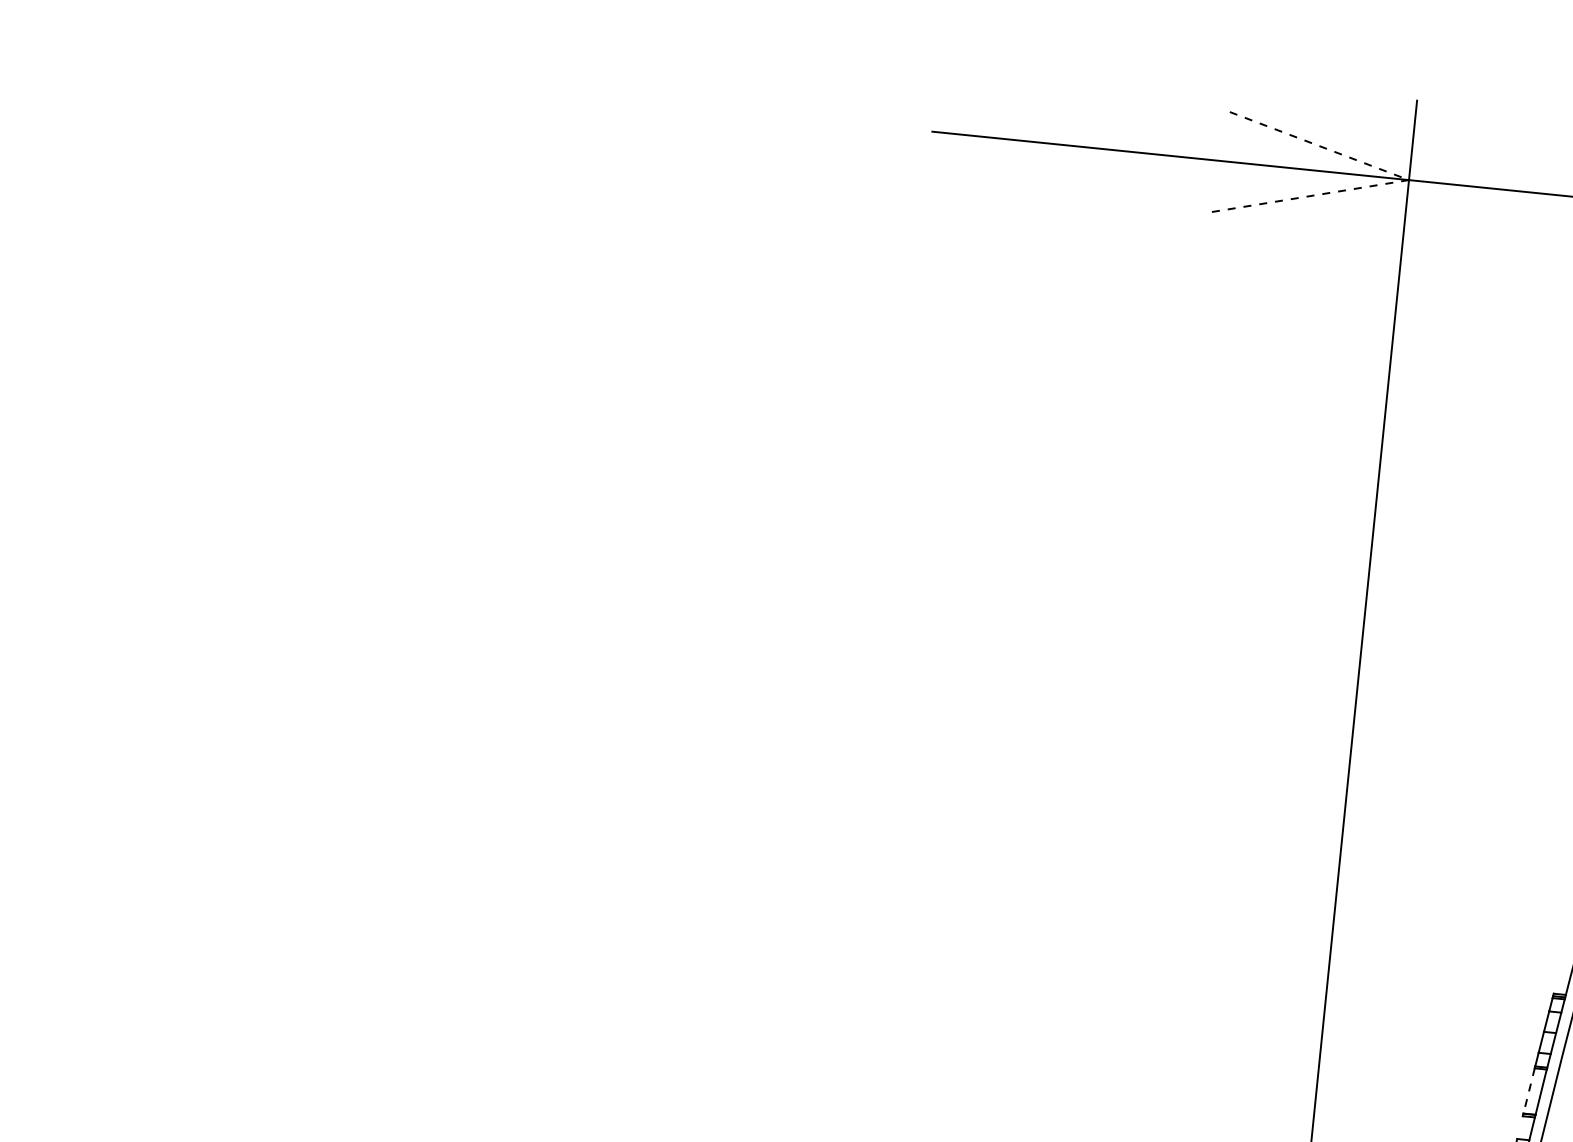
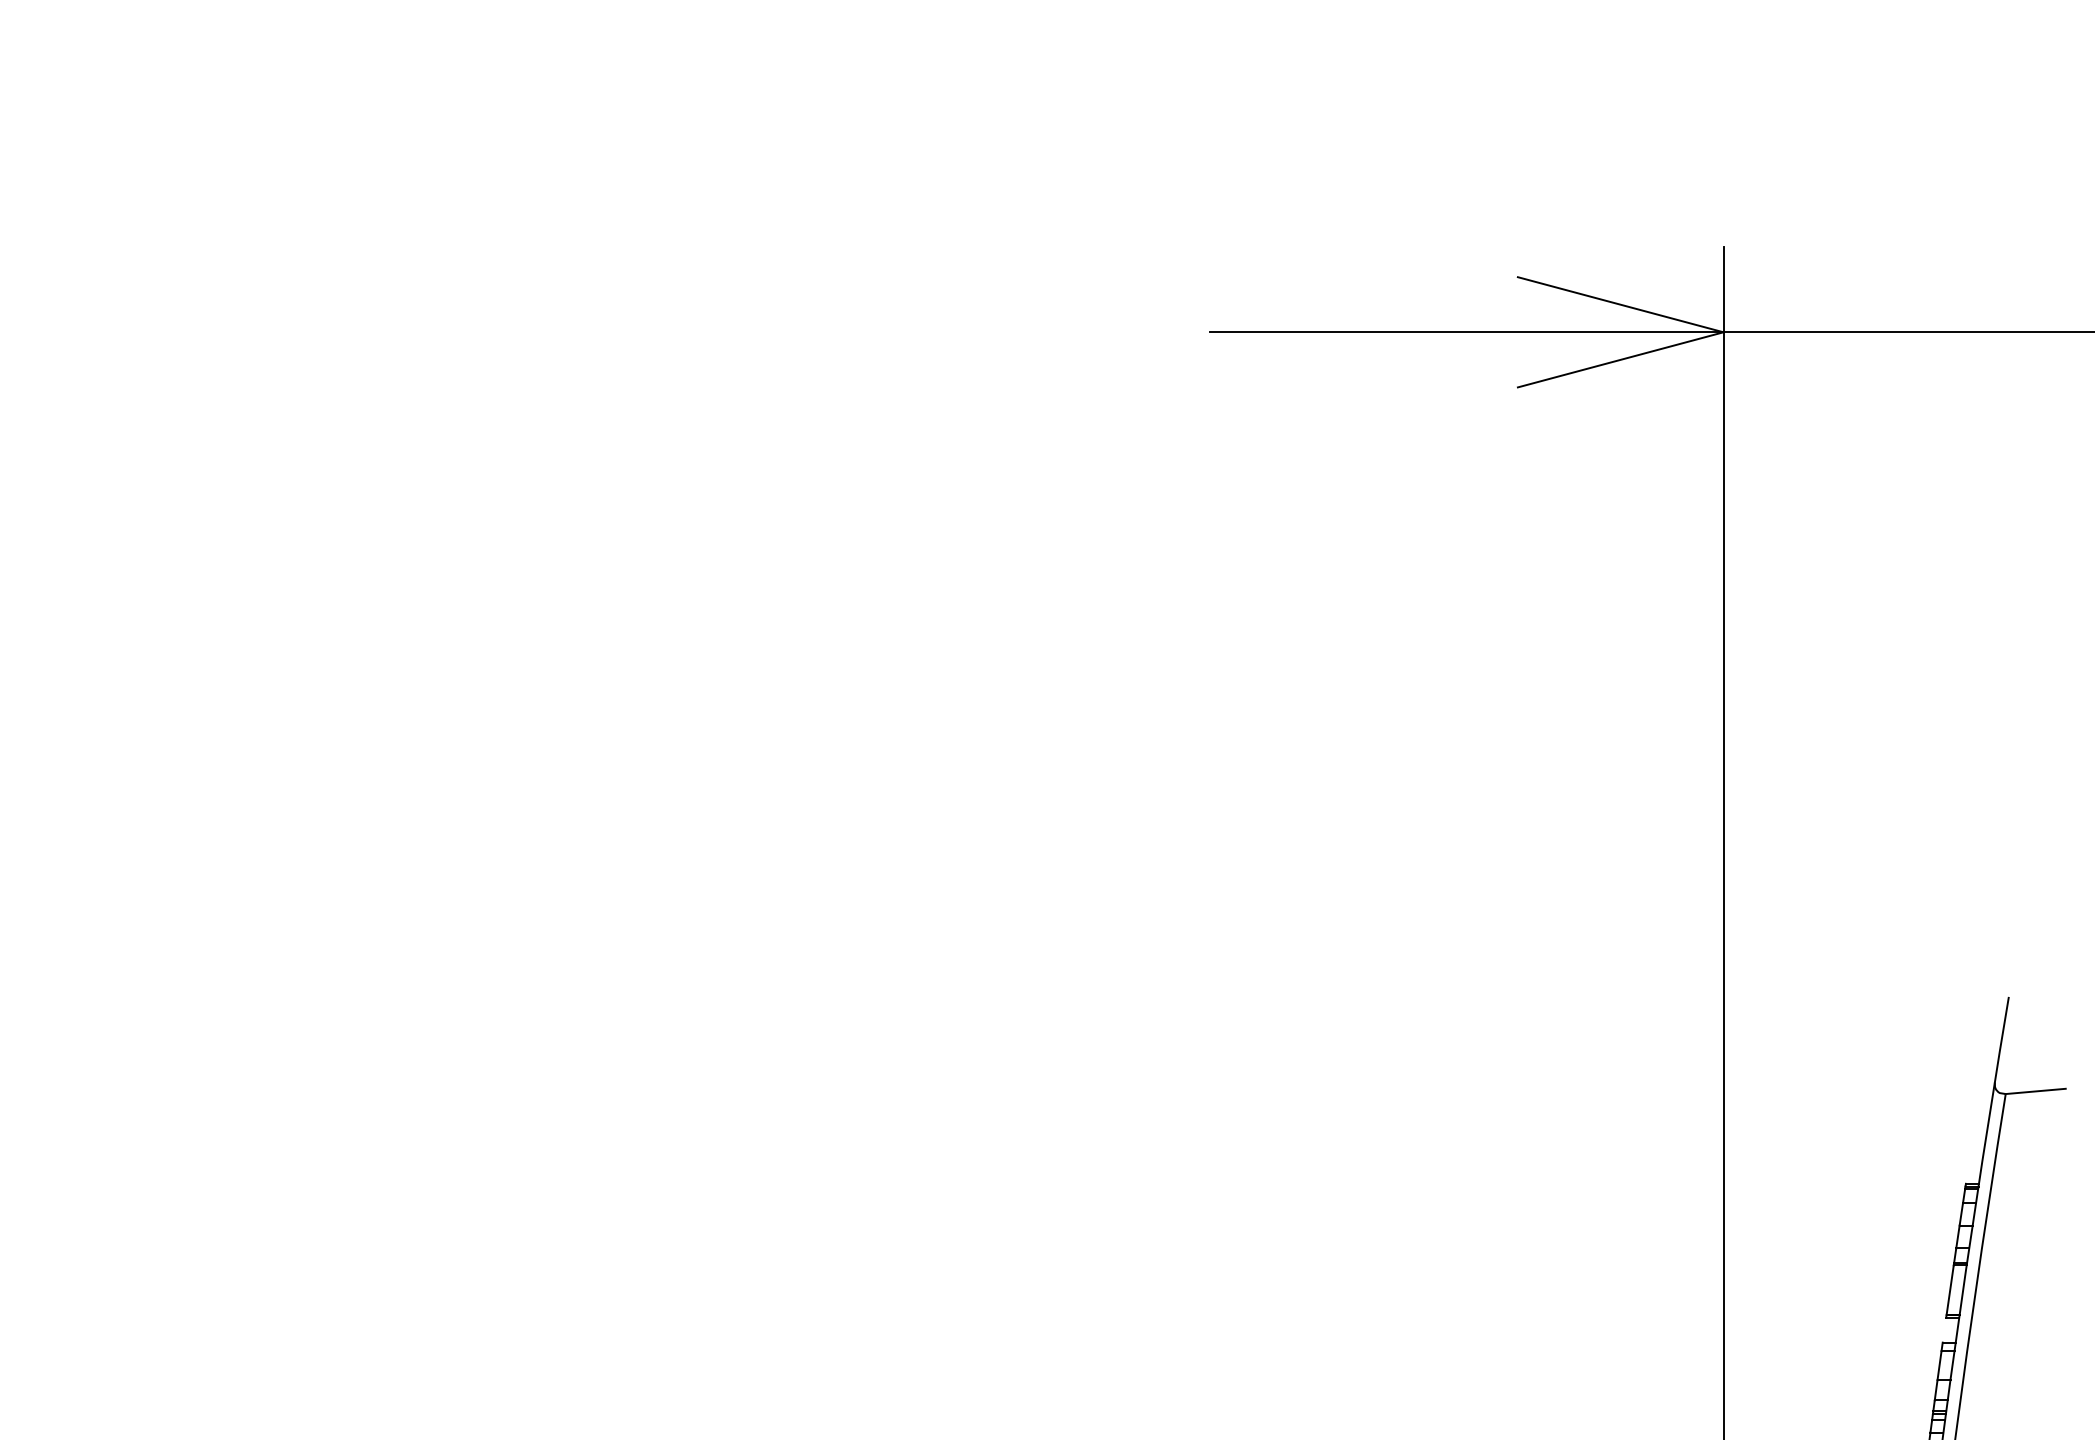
line: (1408, 180) -> (1723, 332), dashed -> solid
line: (1529, 1091) -> (1950, 1290), dashed -> solid

